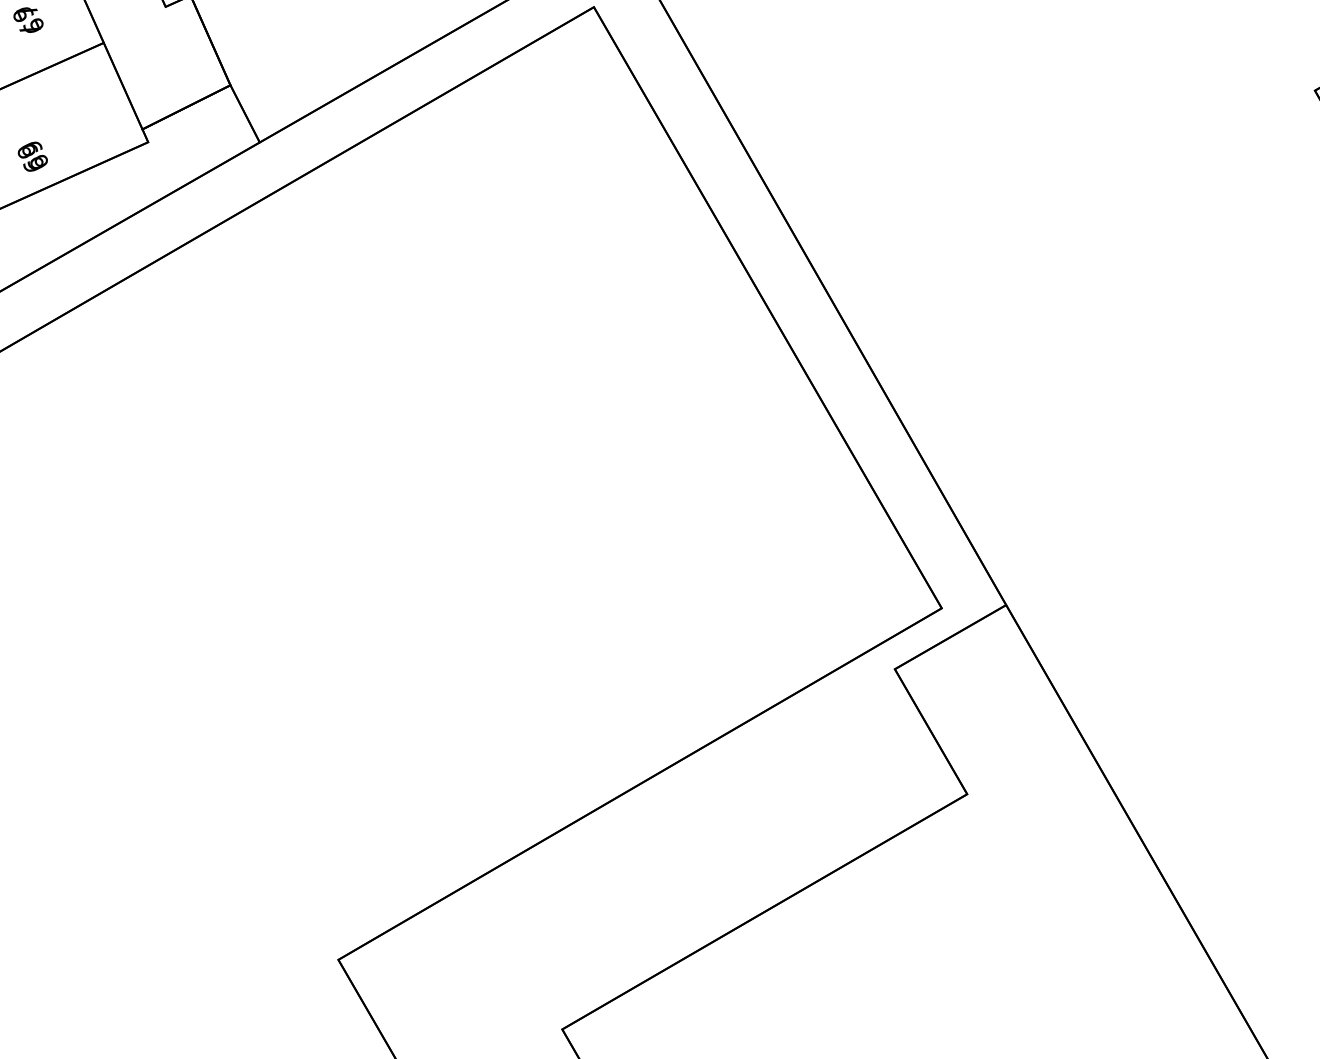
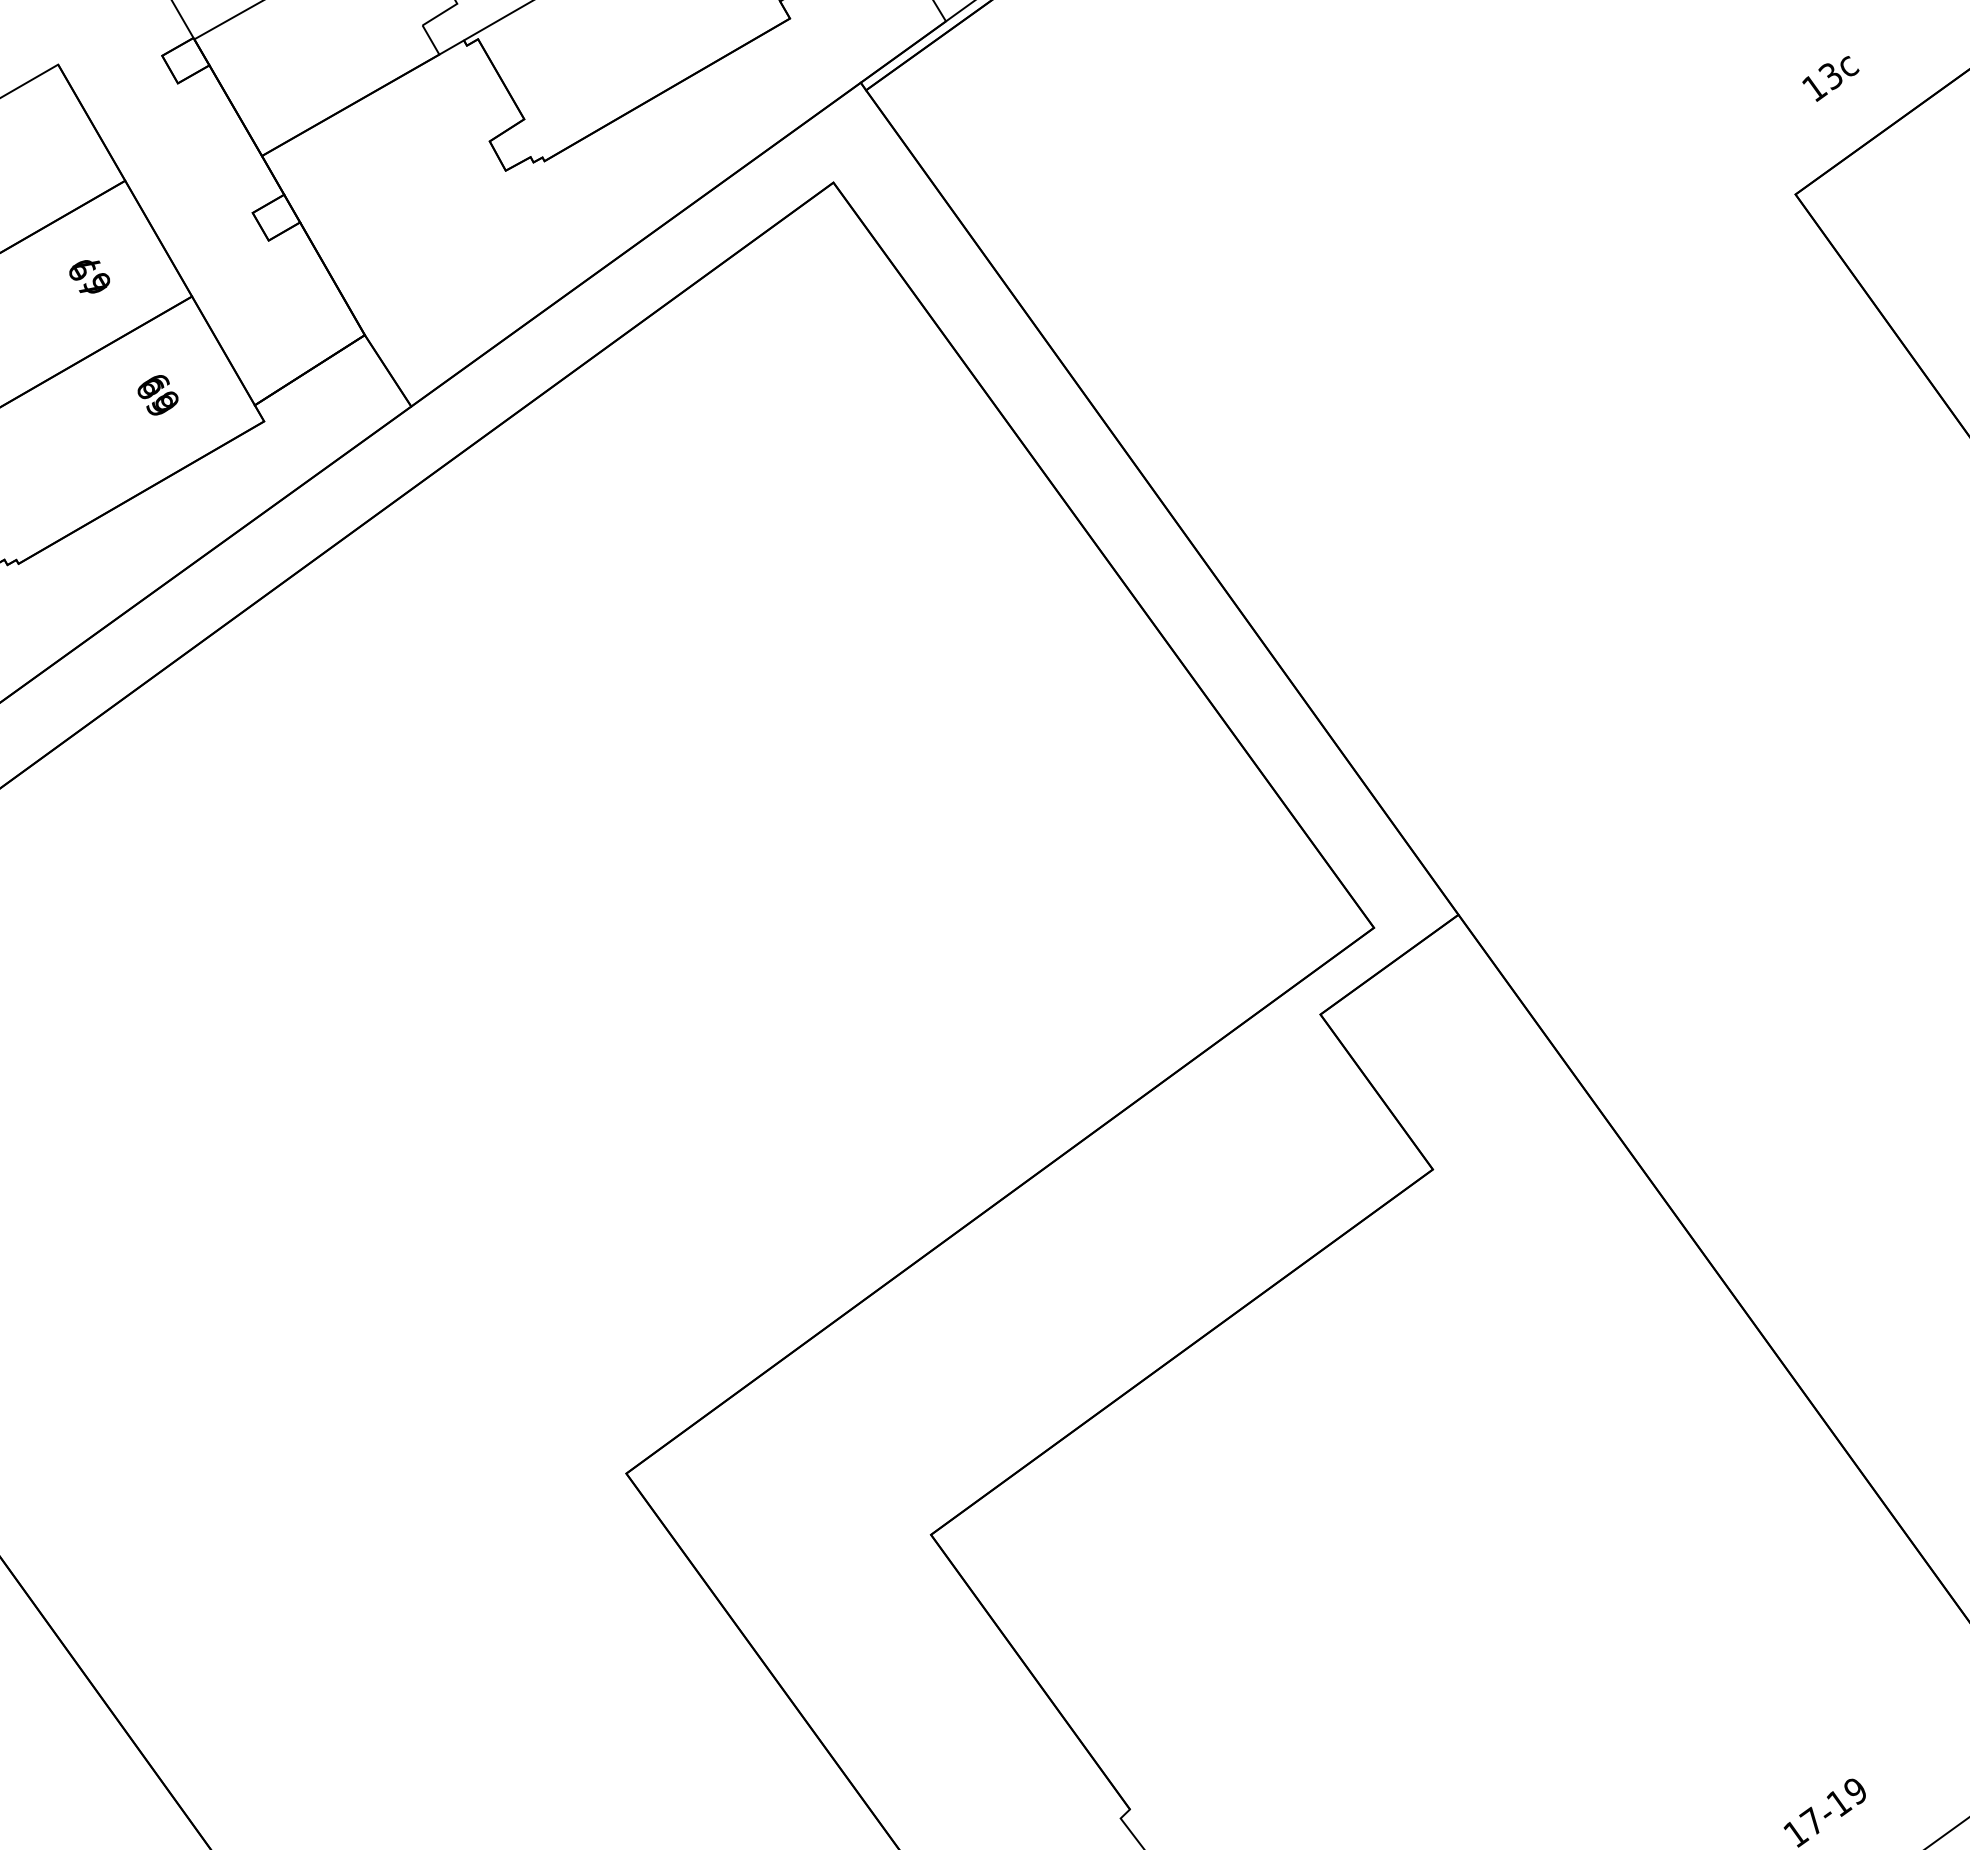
text: (32, 156) -> (157, 395), moved

